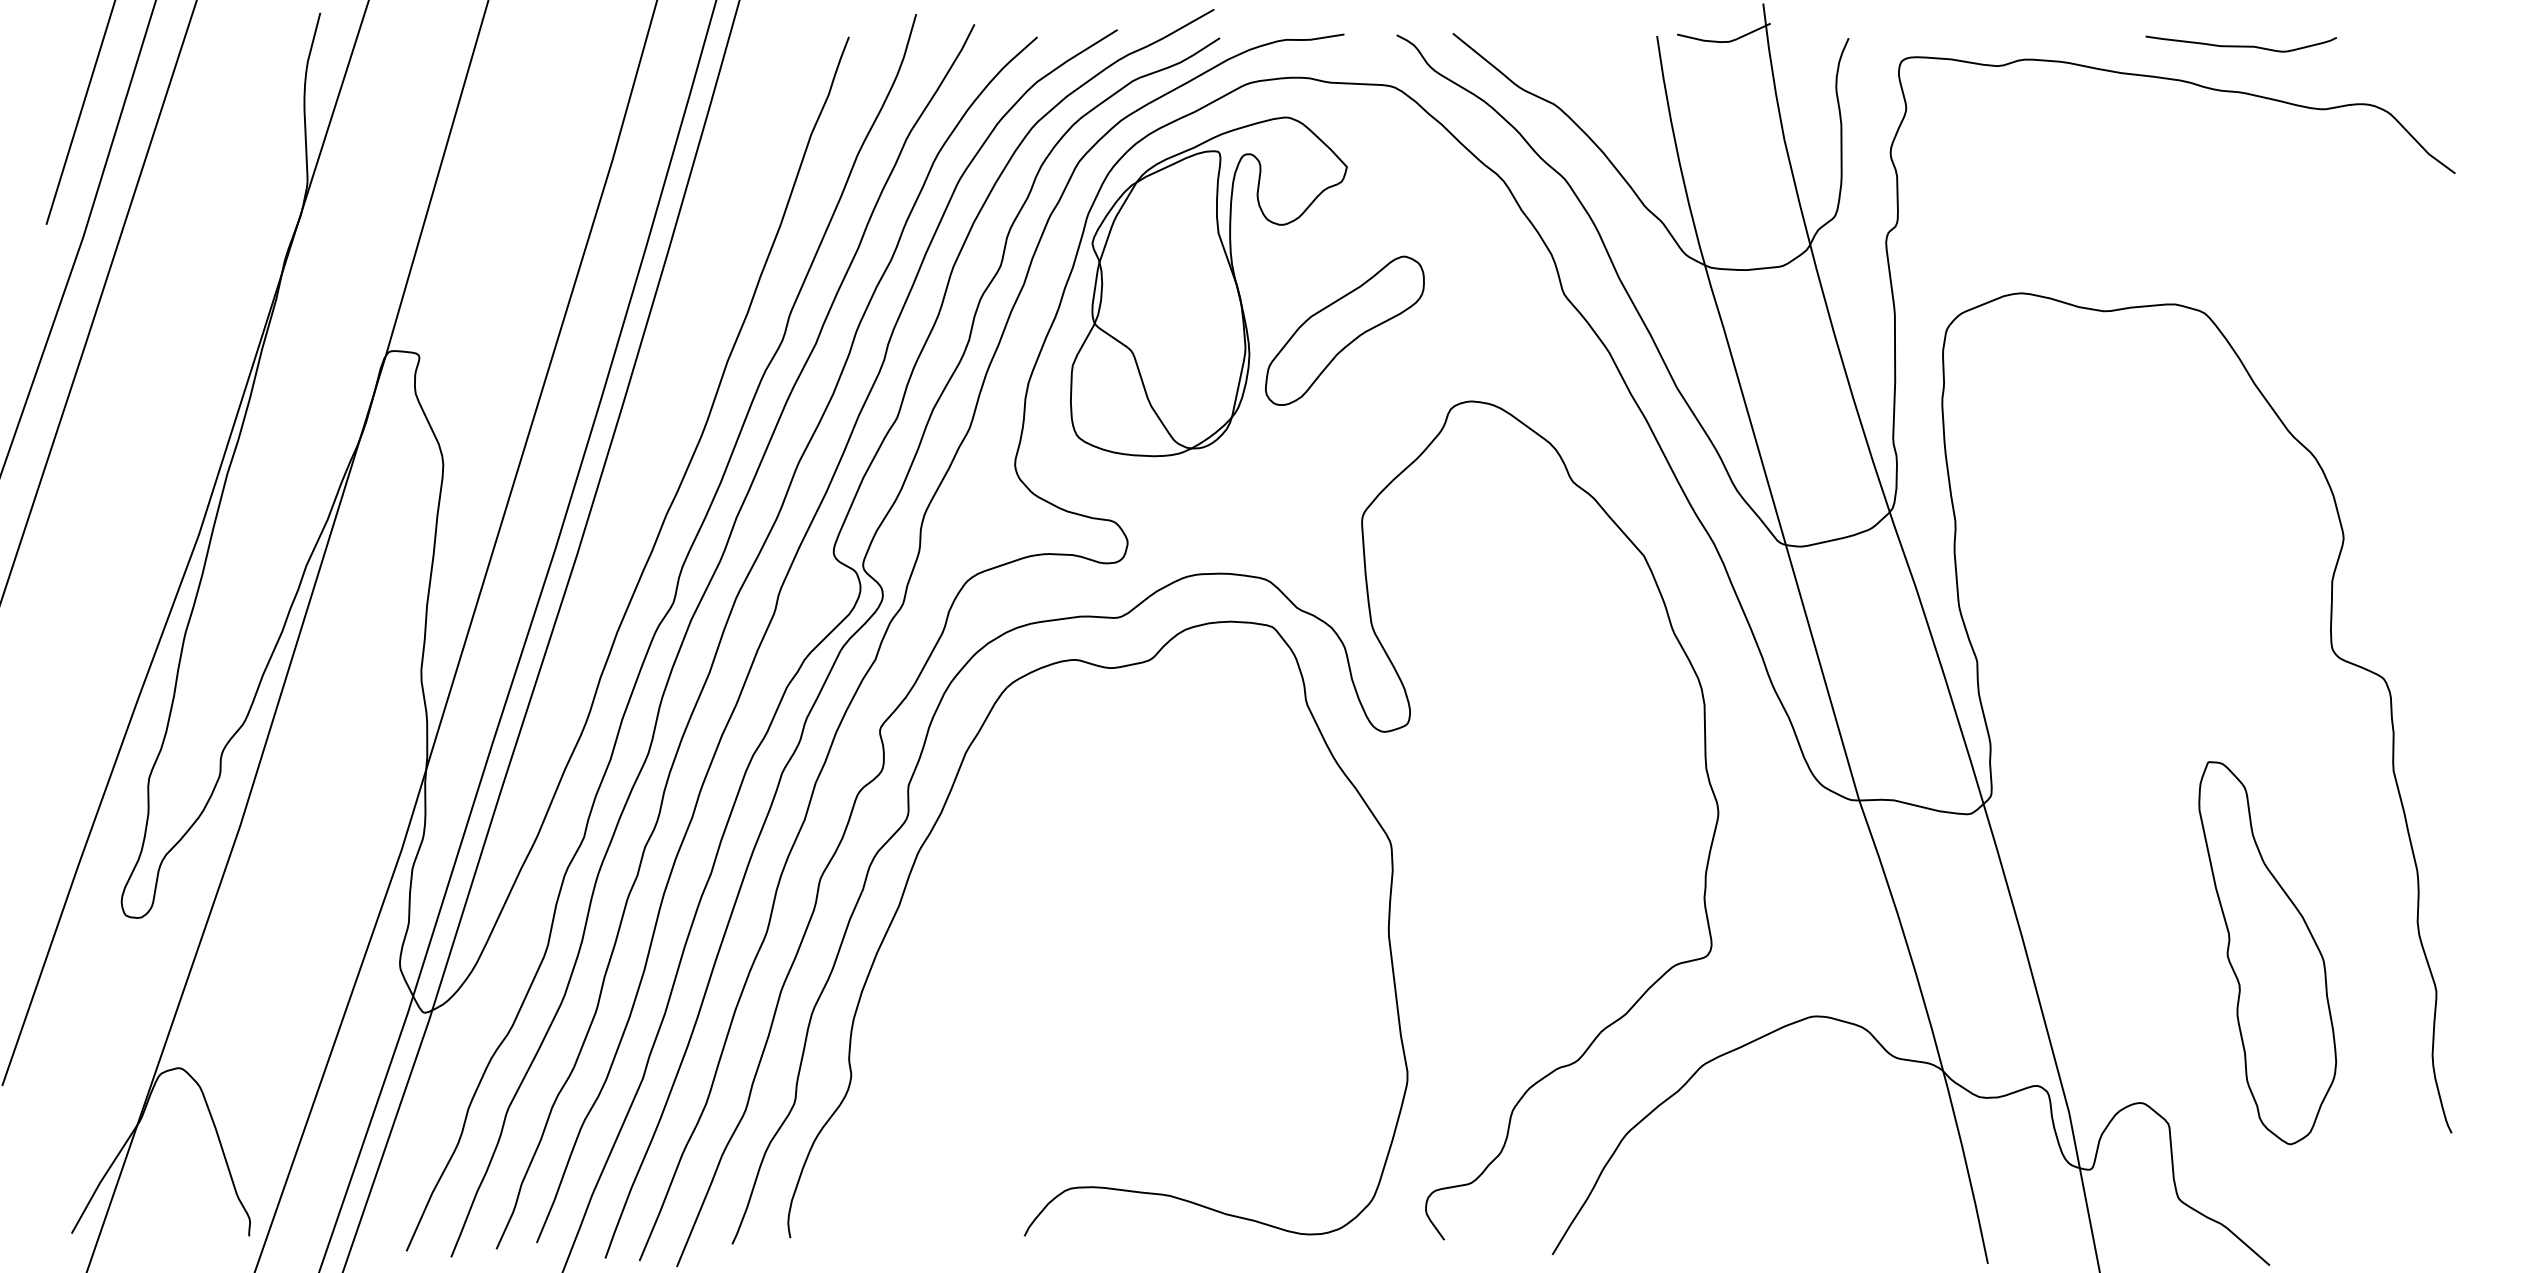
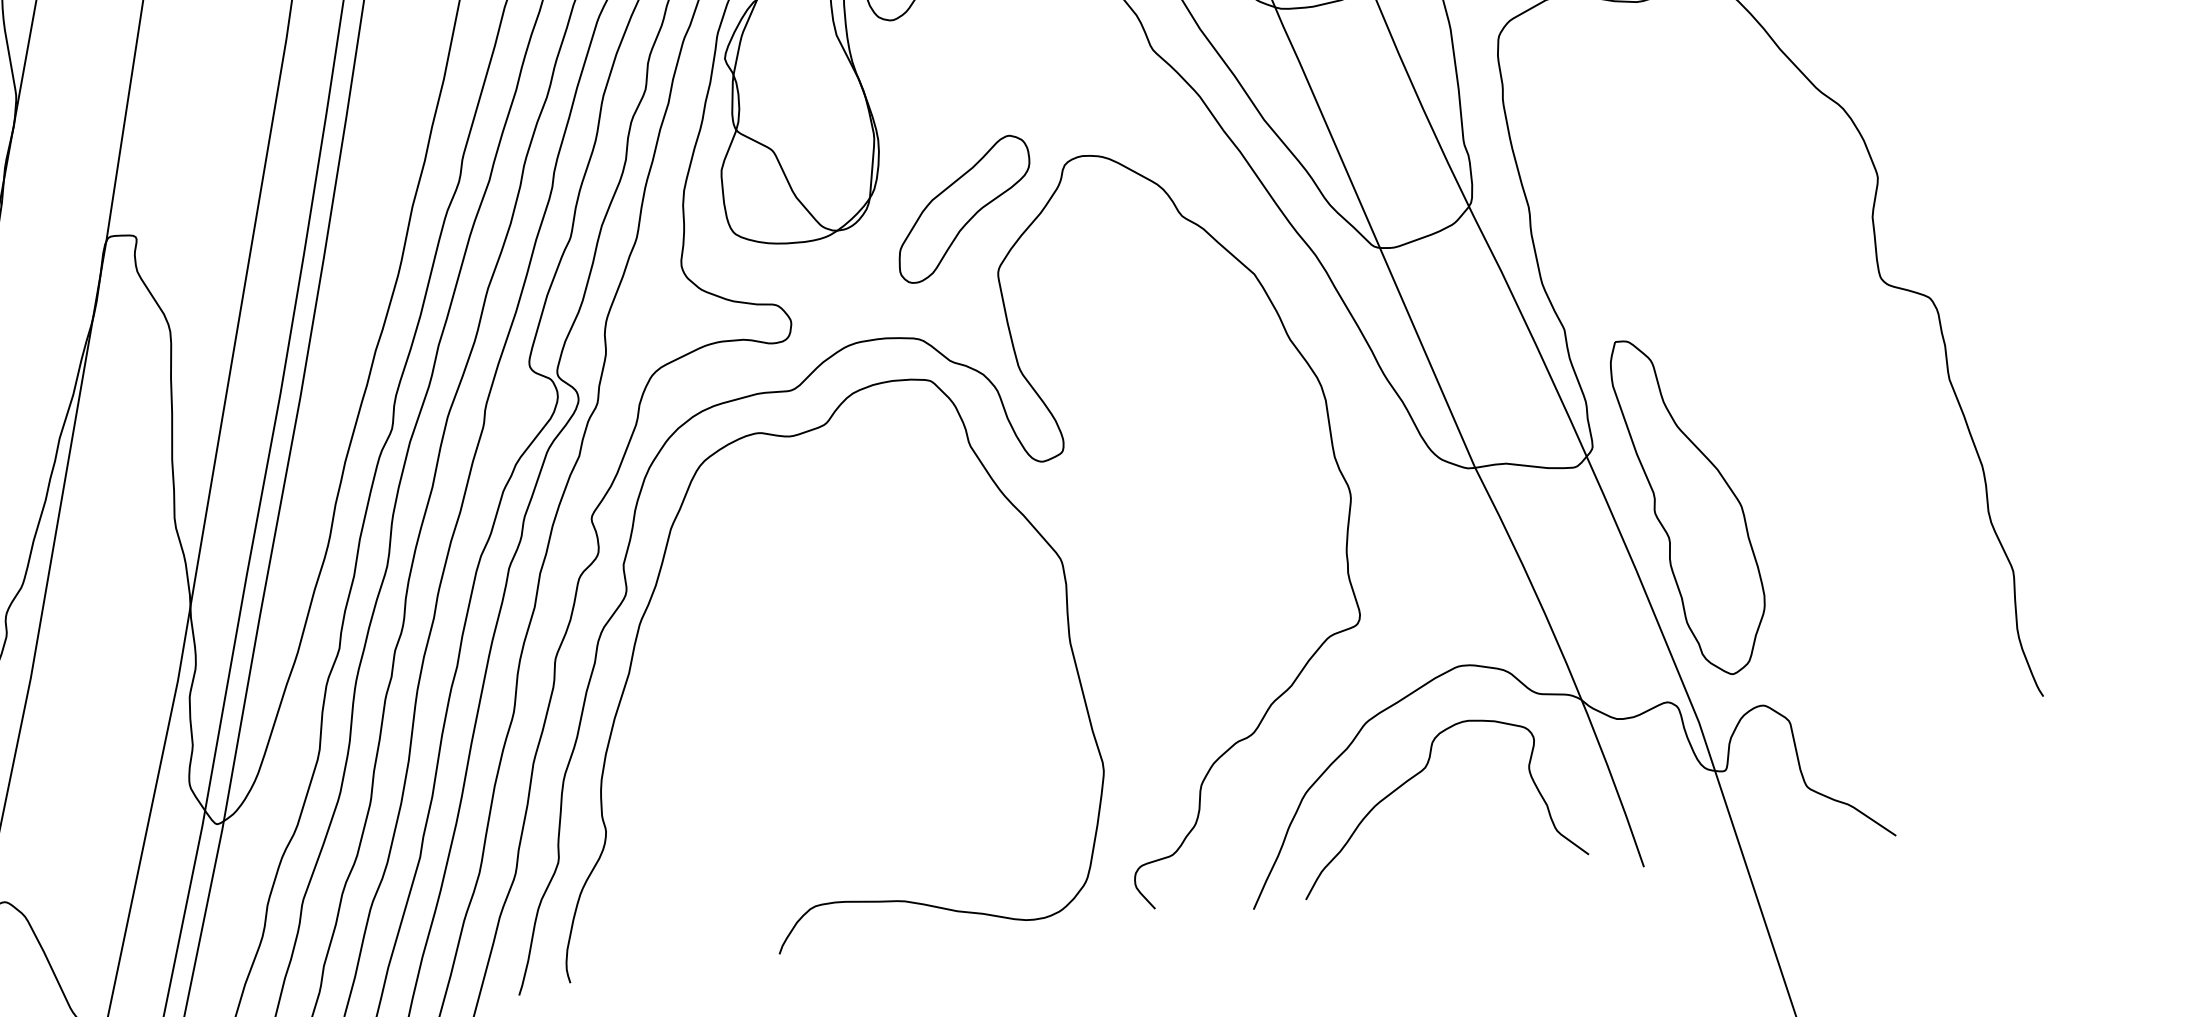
part: (1344, 330) -> (963, 208), moved
part: (2267, 953) -> (1690, 506), moved
curve: (1753, 1129) -> (1418, 774), added

